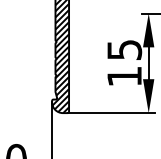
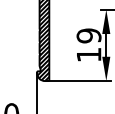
text: (123, 49) -> (88, 35), 15 -> 19

